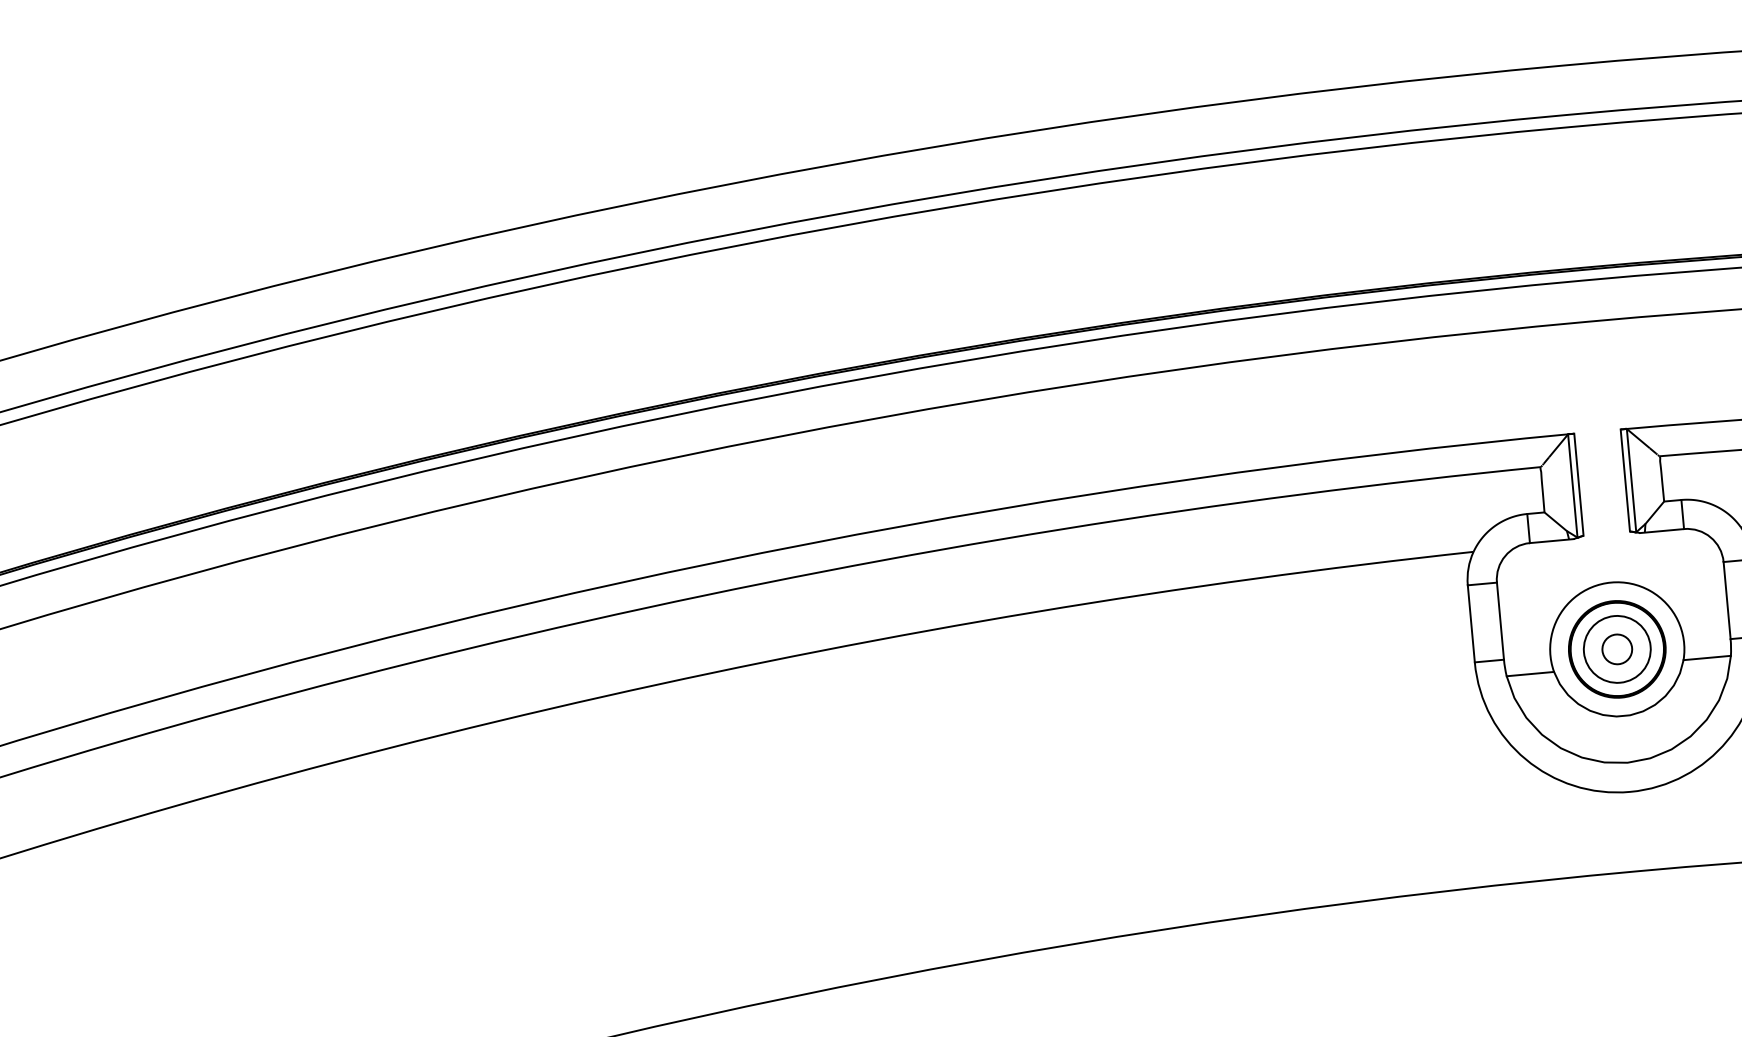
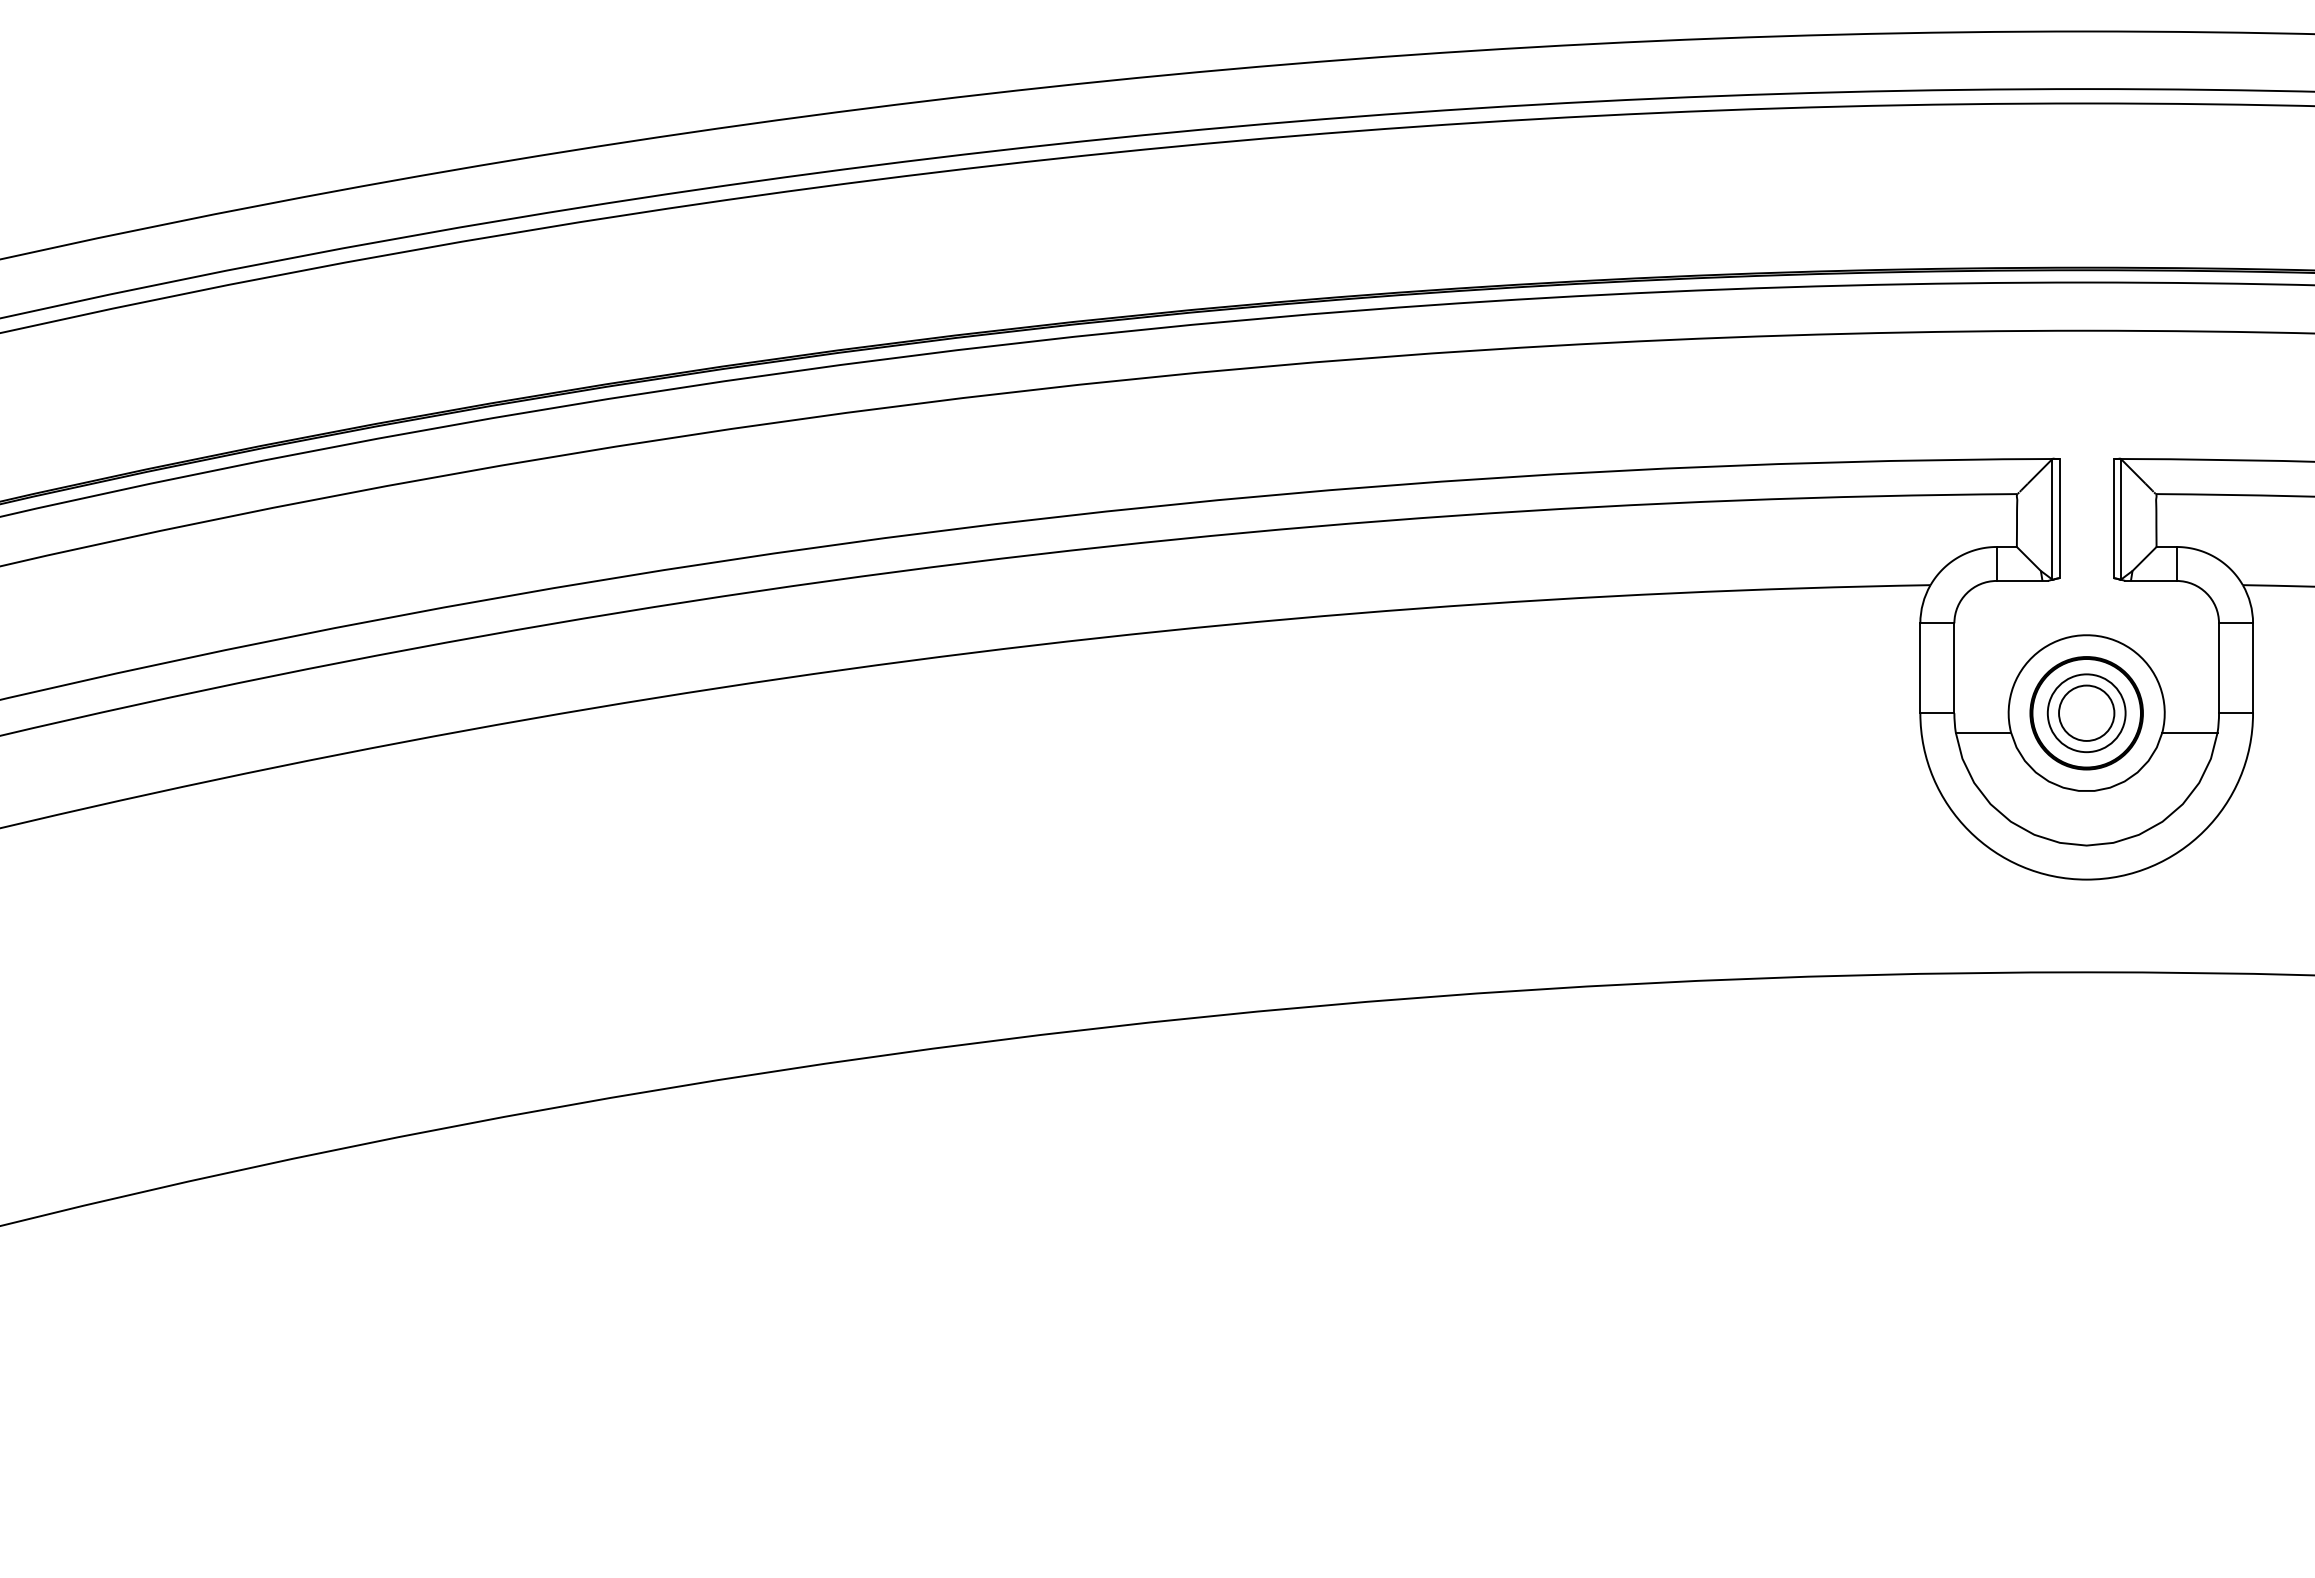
circle: (1617, 648) -> (2086, 712), size x1.6

